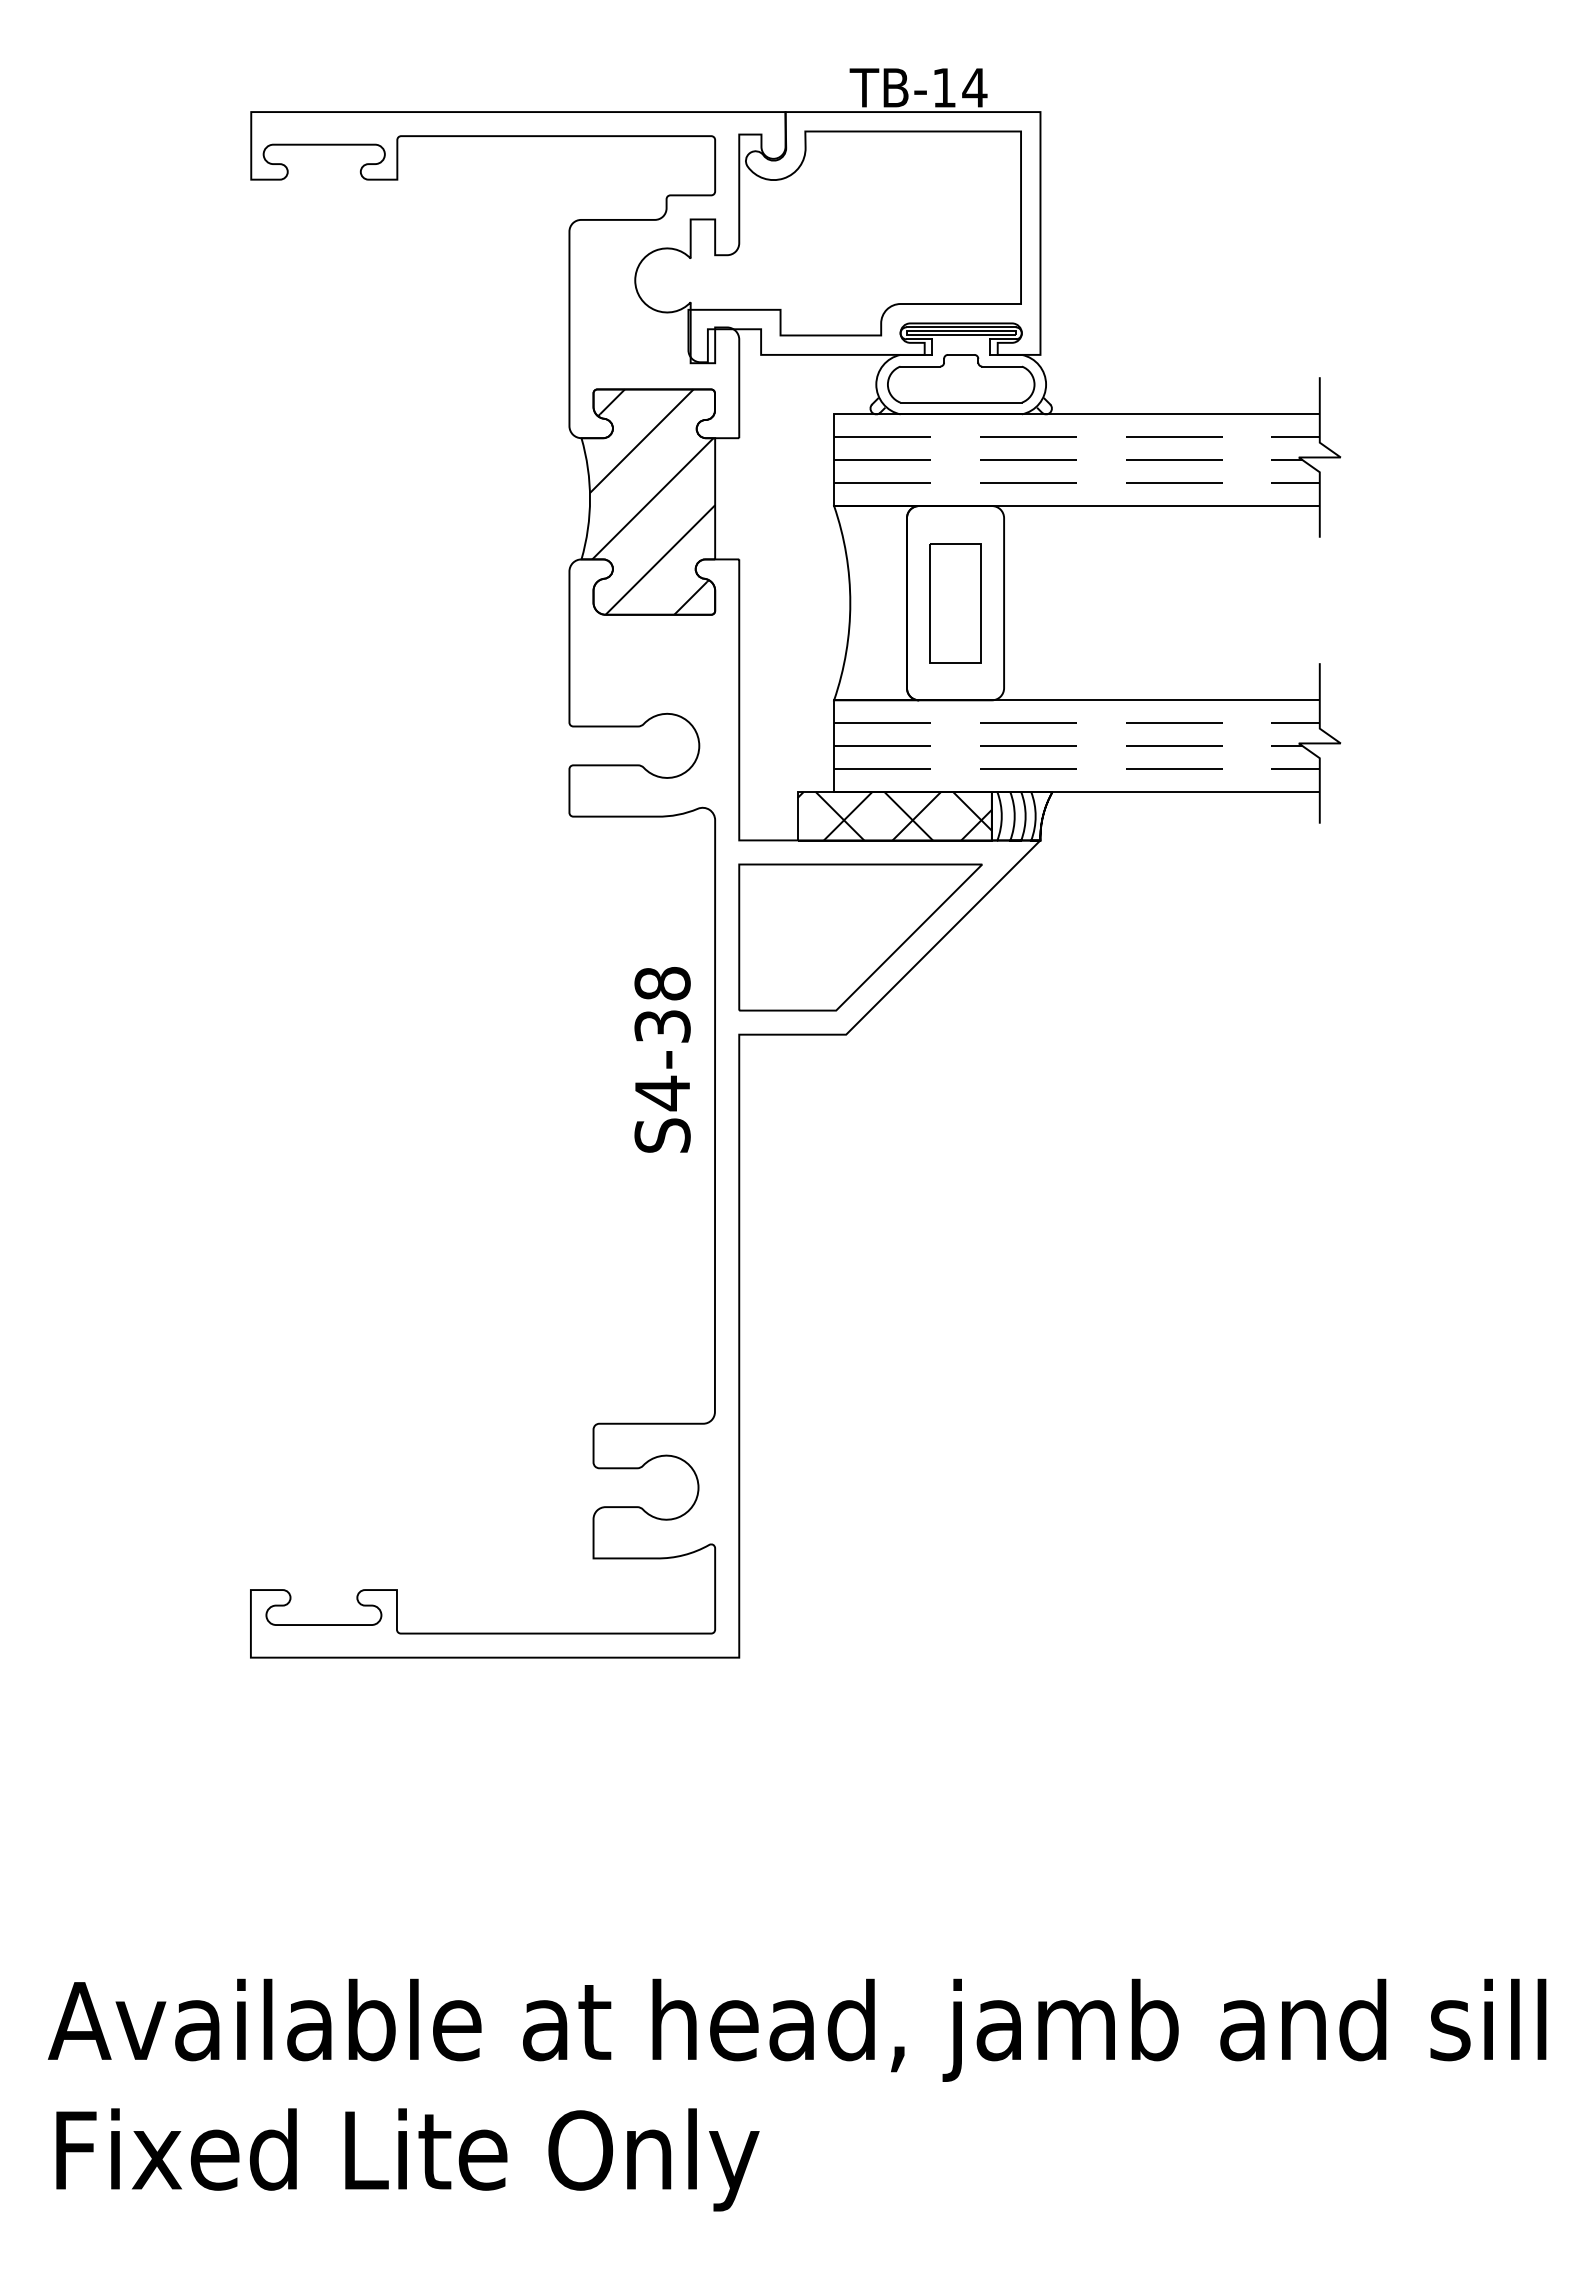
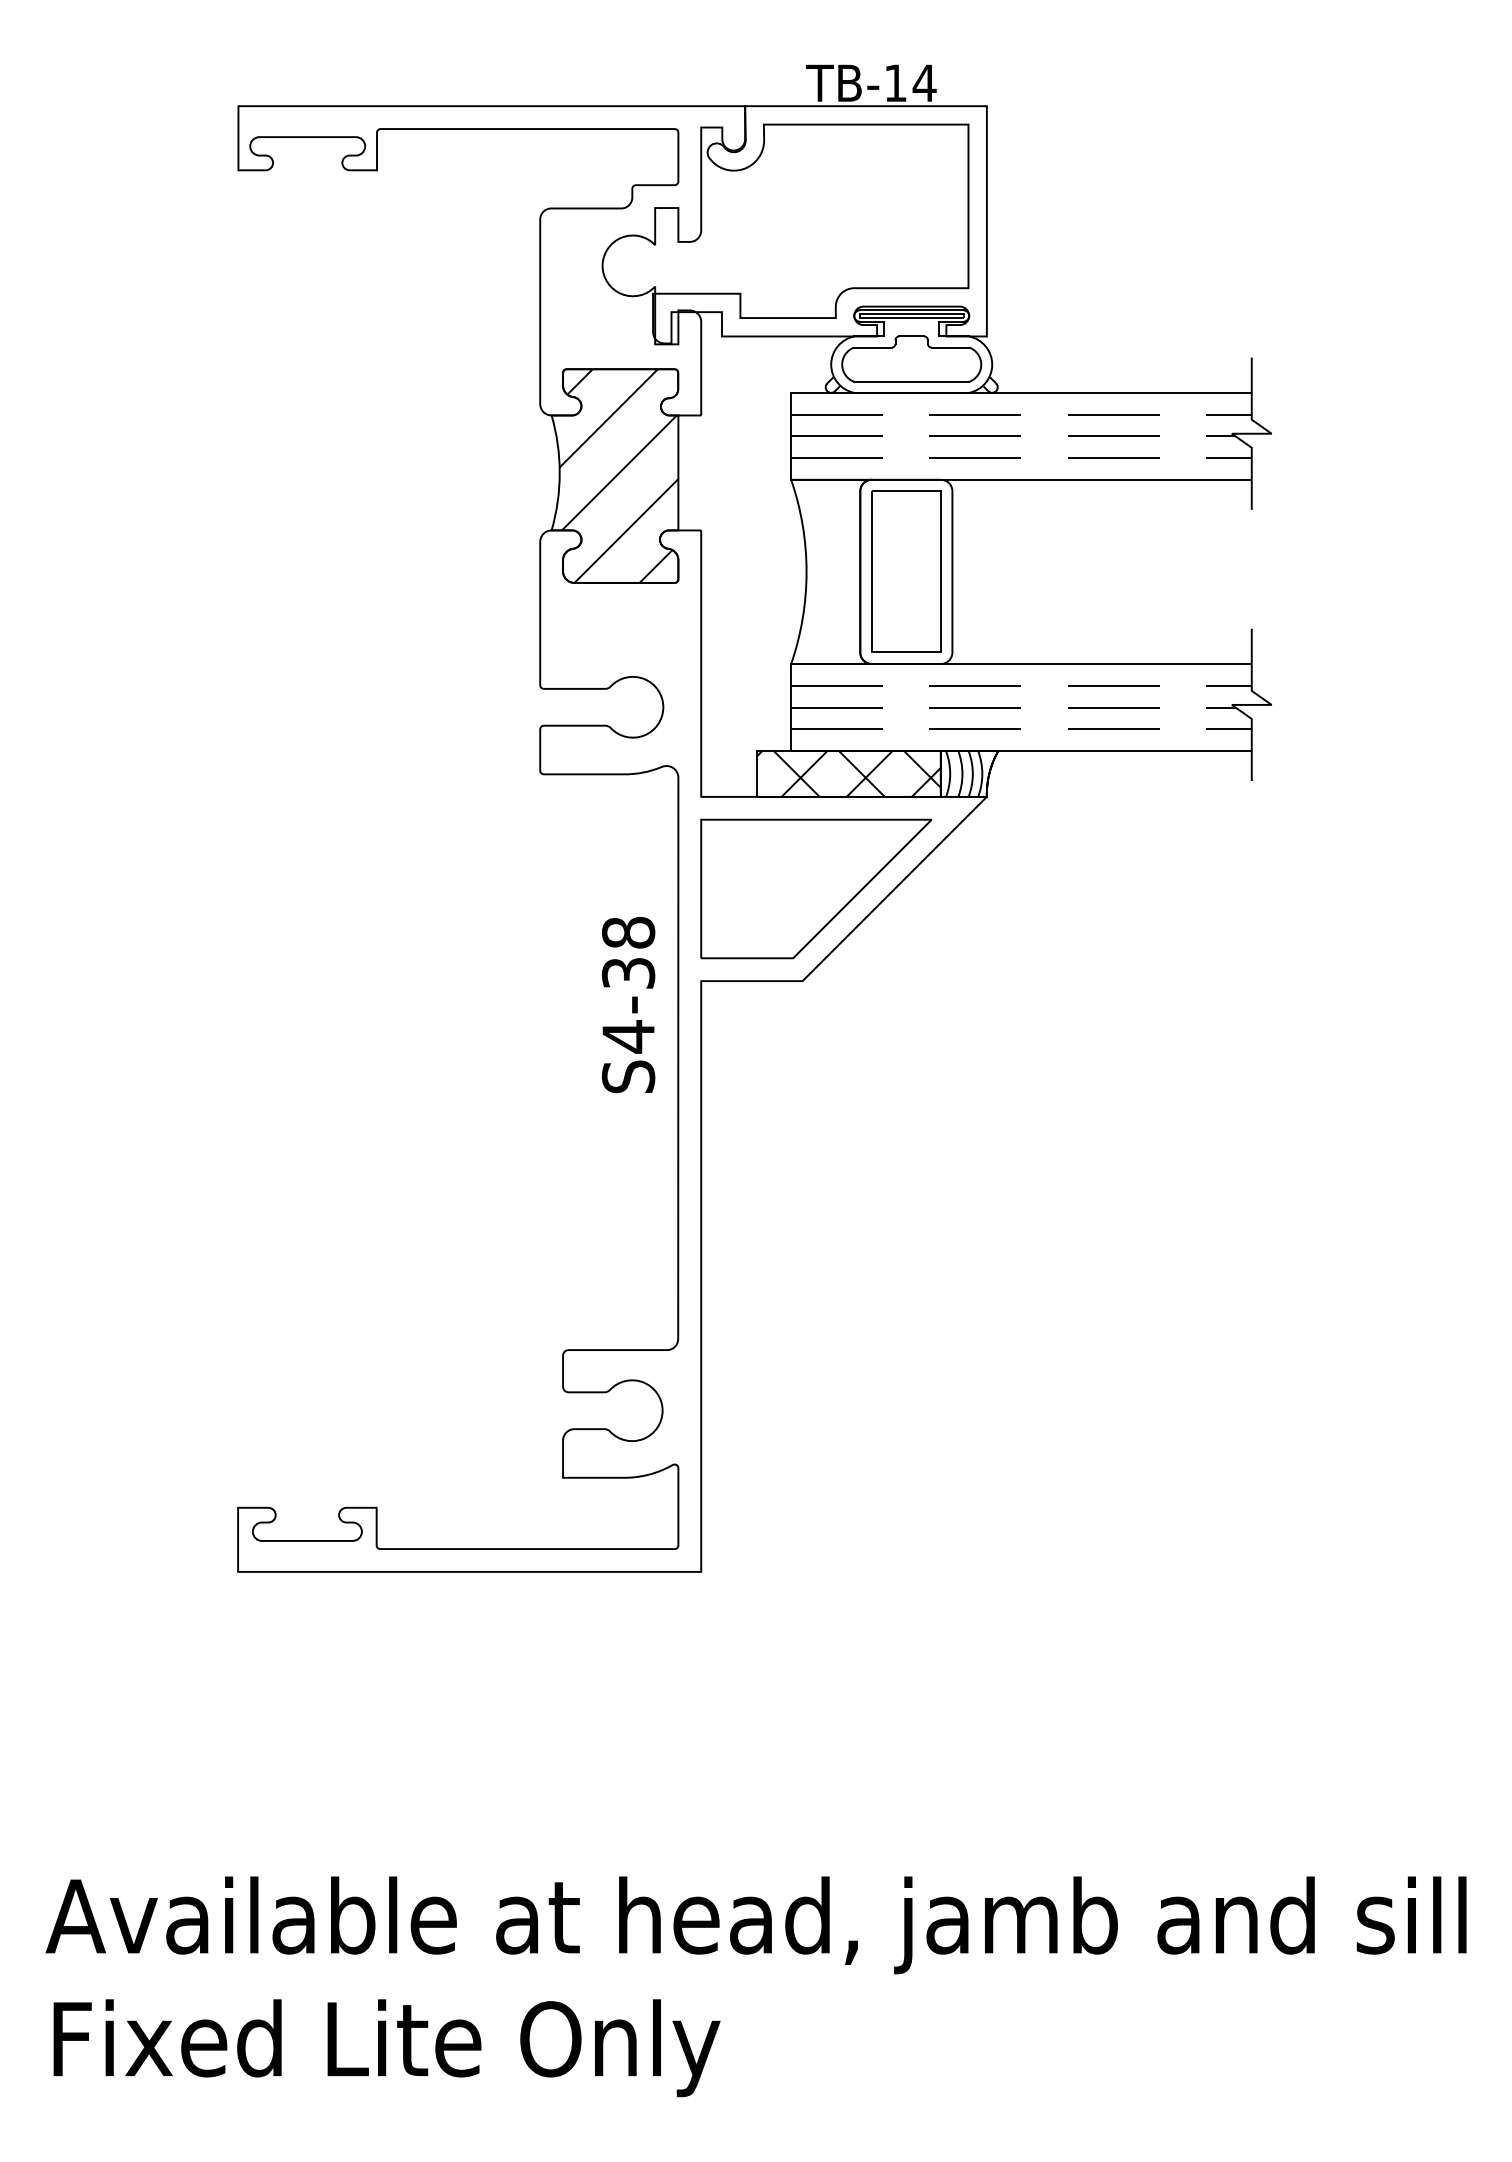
part: (955, 602) -> (906, 571), size x1.43

